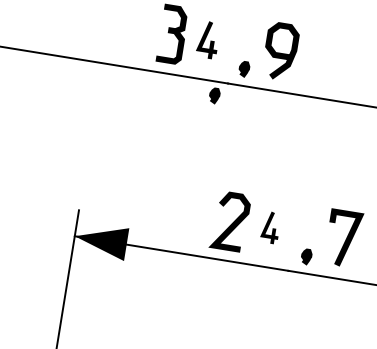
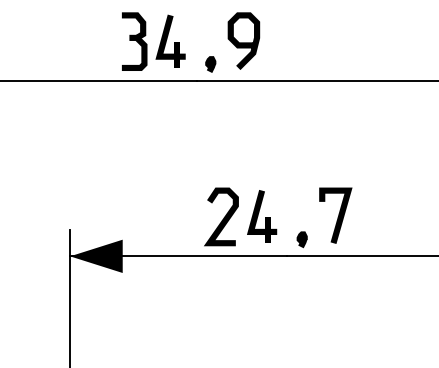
part: (208, 39) -> (170, 40), size x1.43
part: (214, 95) -> (185, 95), removed
part: (271, 227) -> (262, 216), size x1.67

